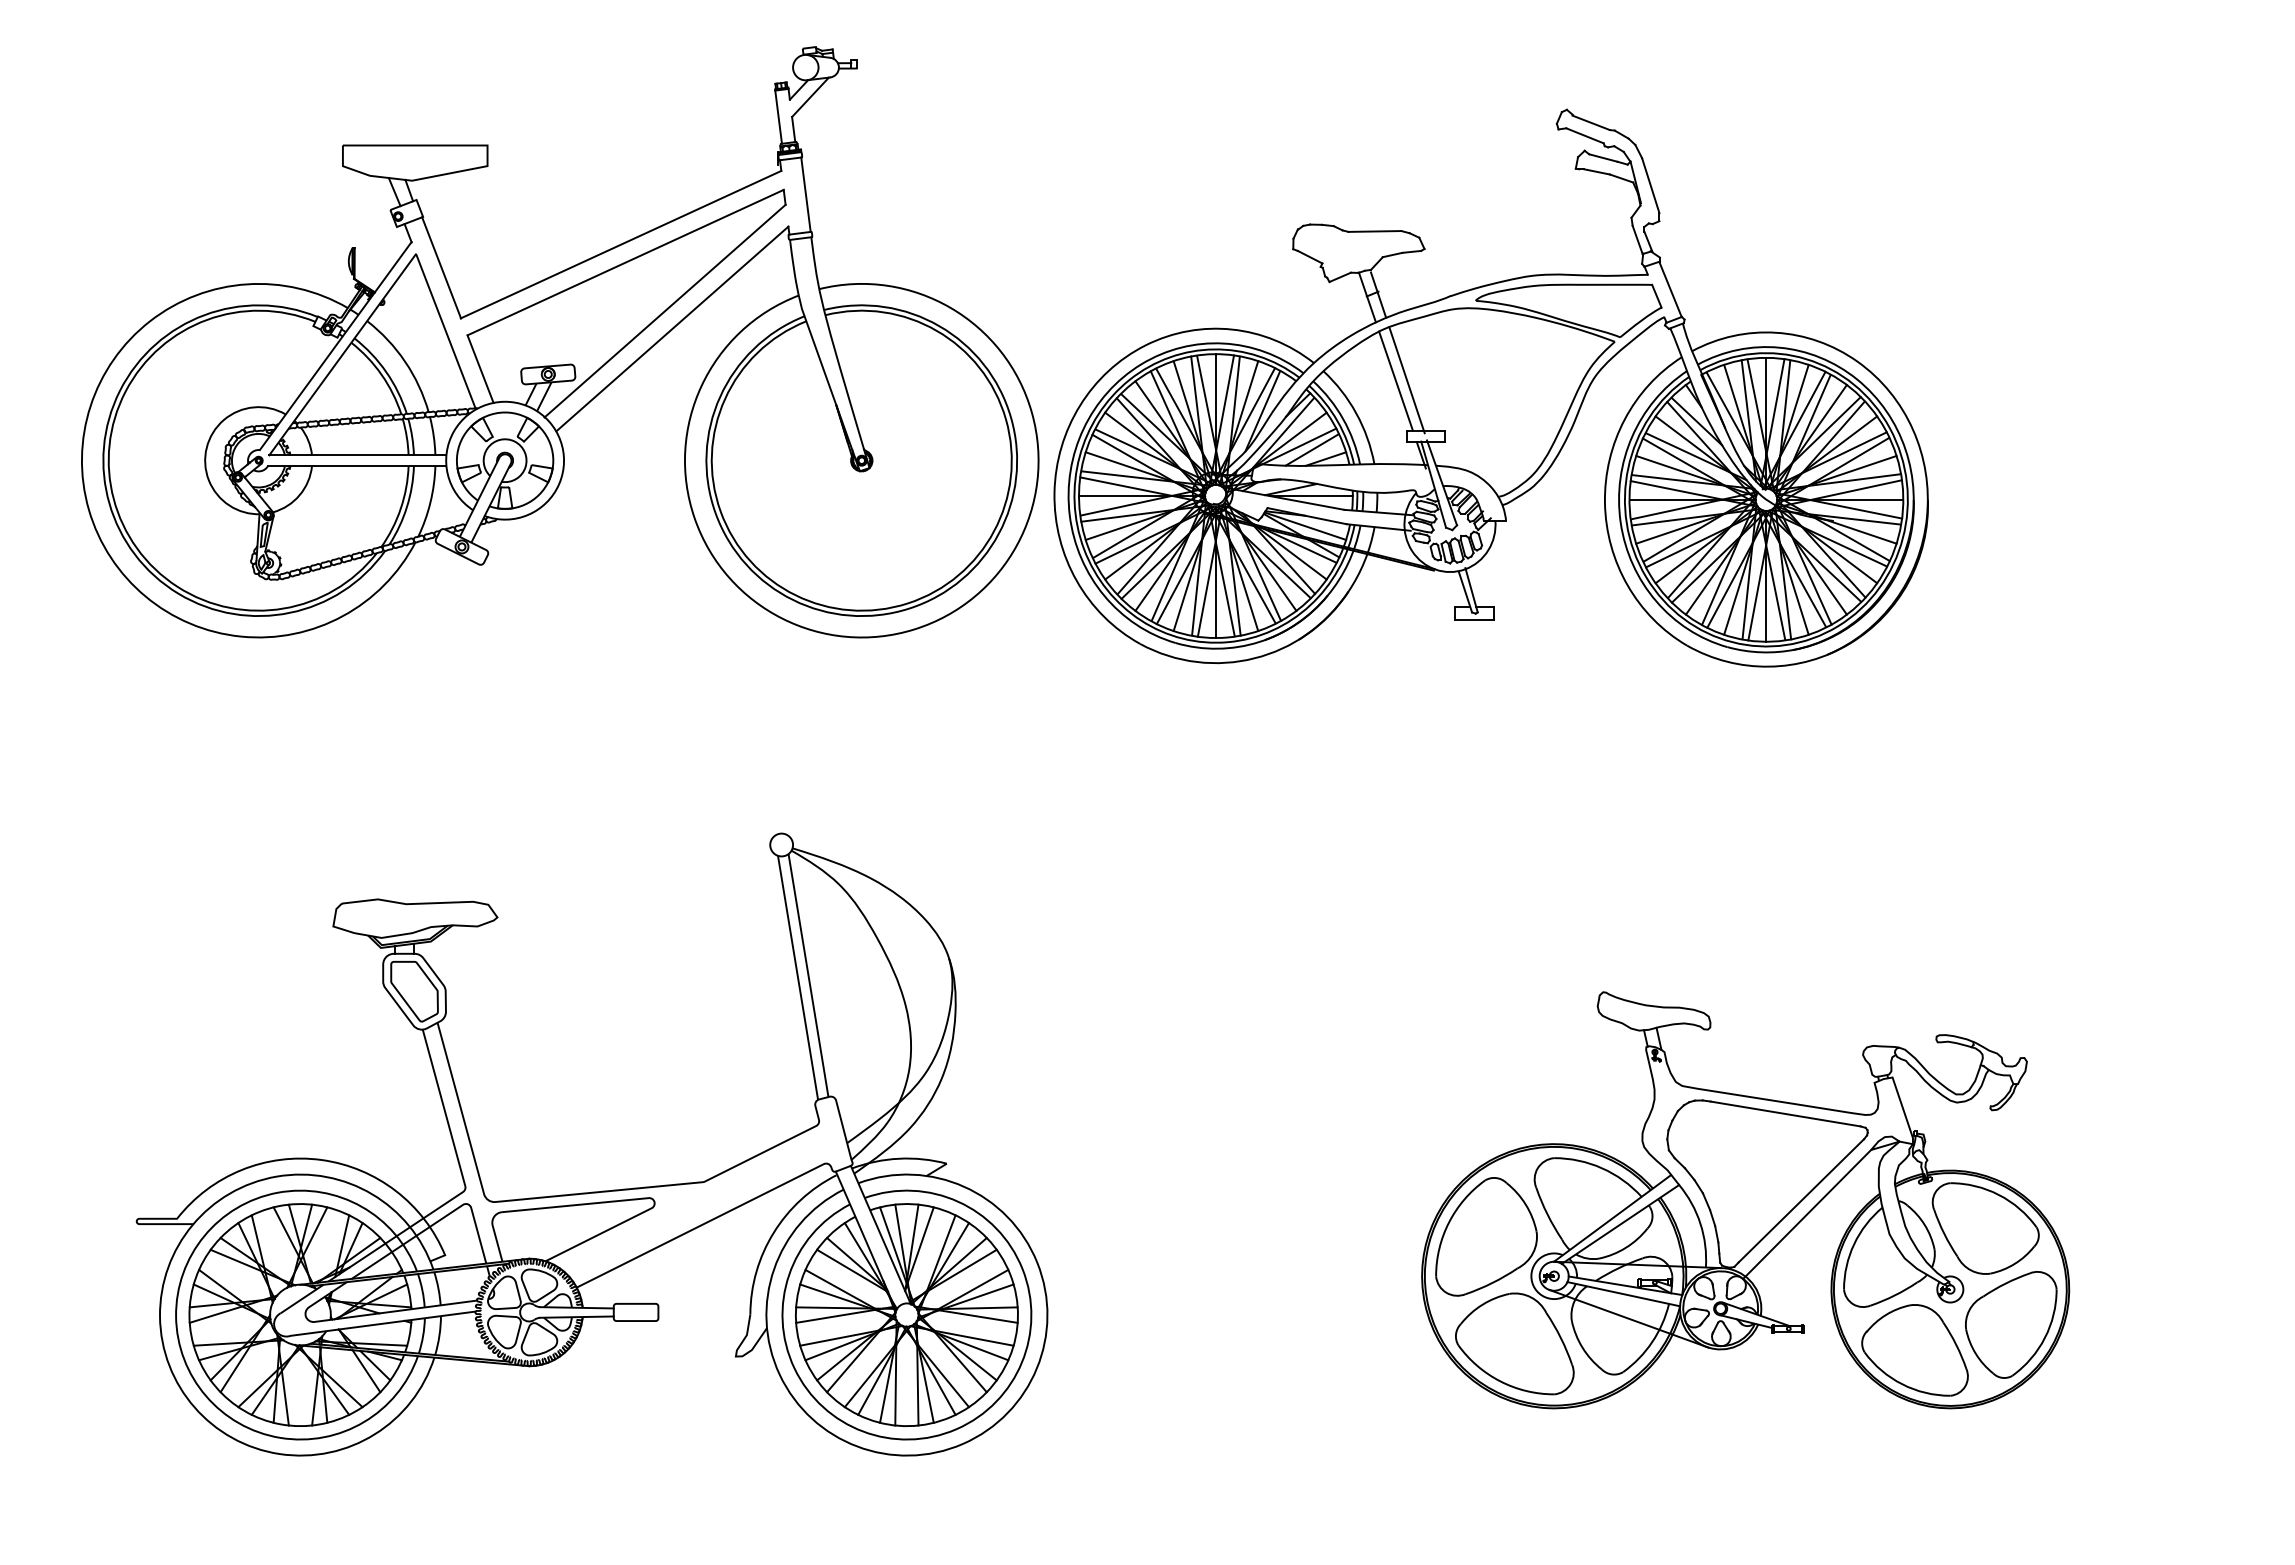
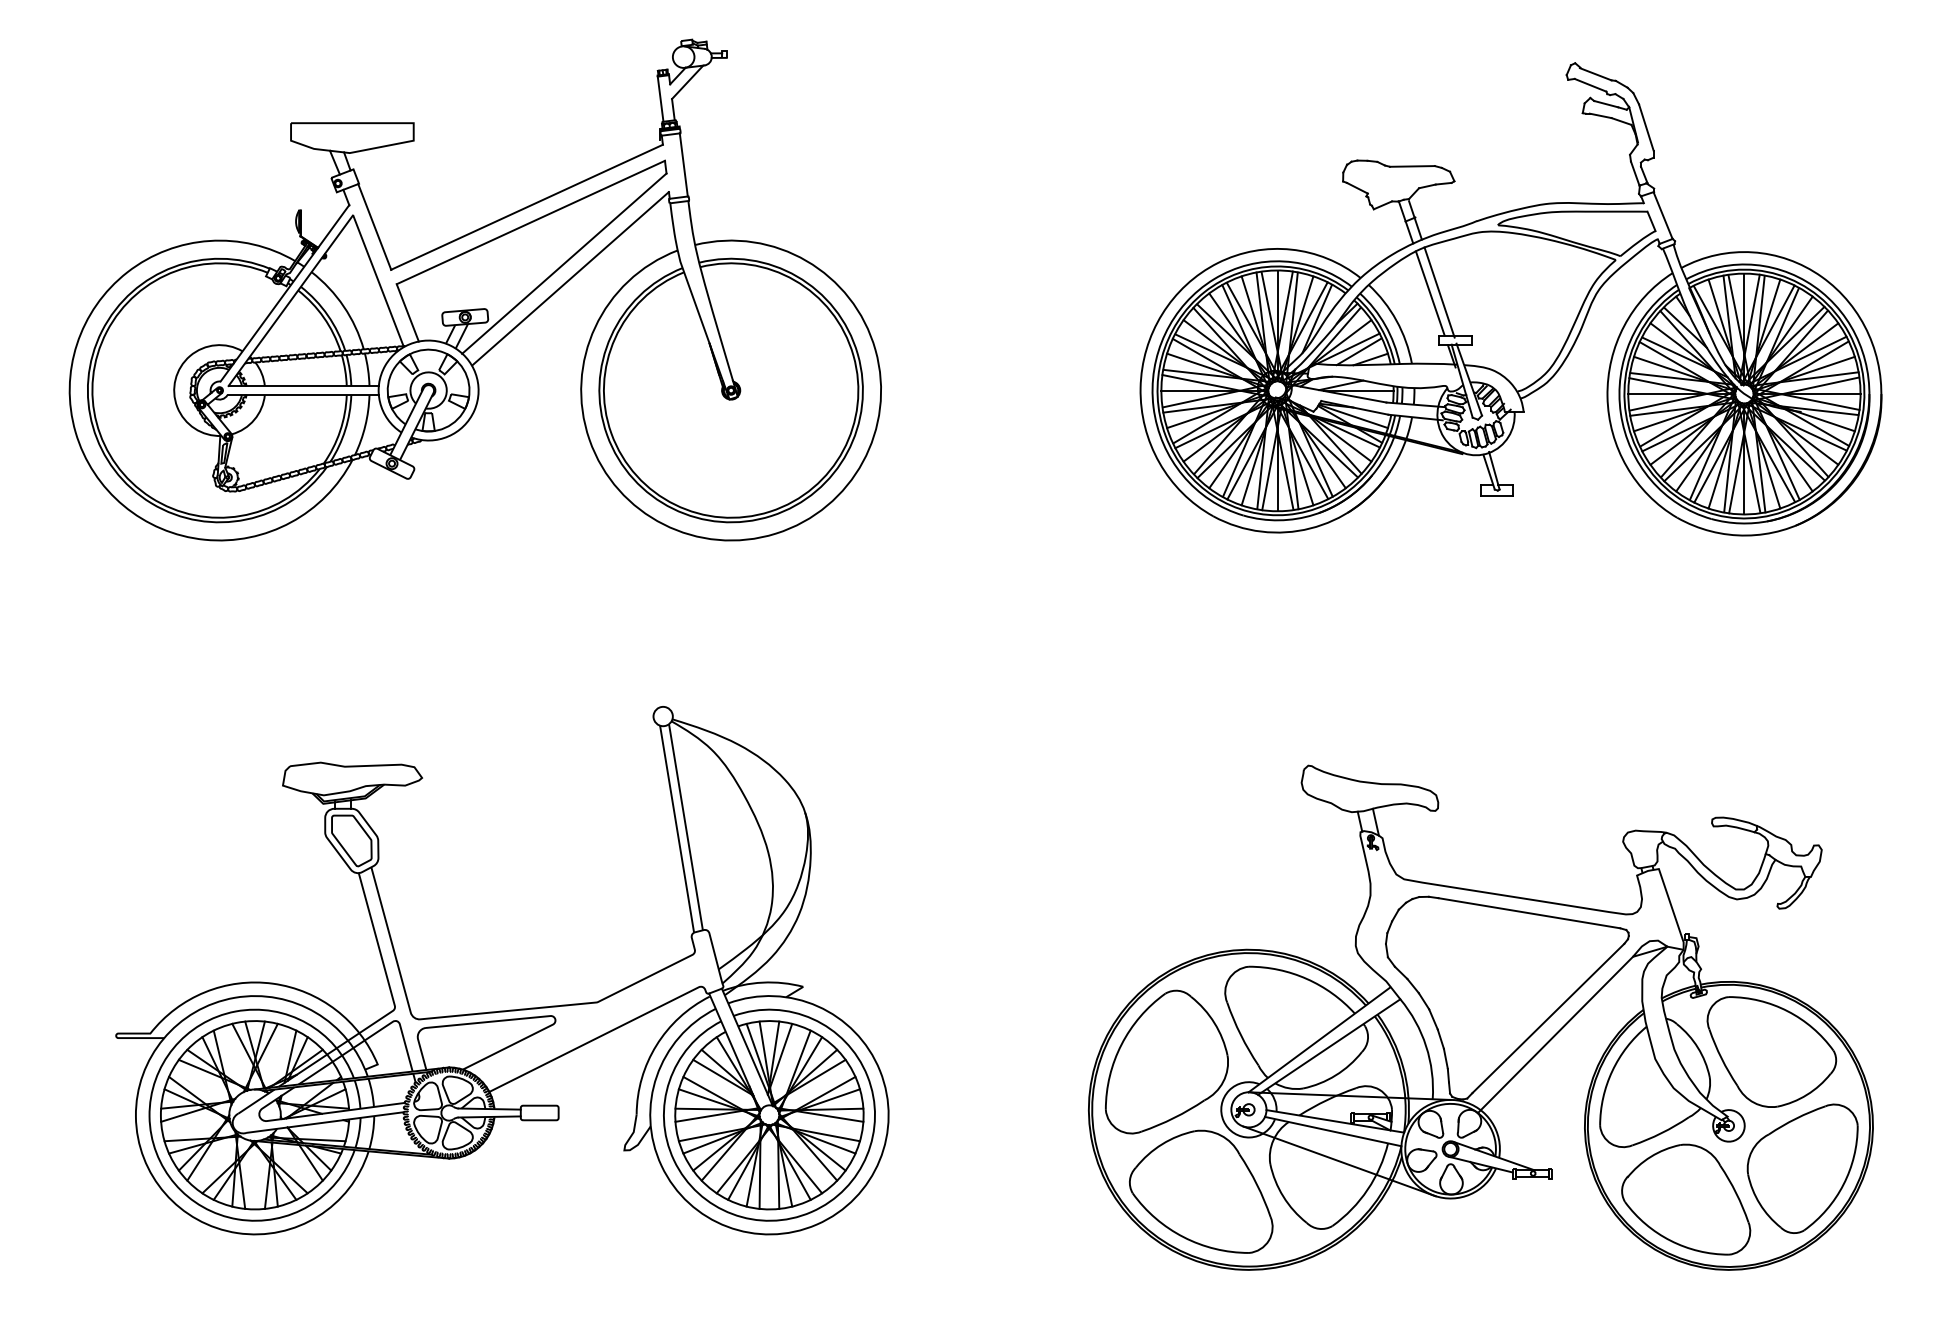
part: (1490, 387) -> (1510, 298), moved
part: (1745, 1200) -> (1480, 1018), size x1.43

